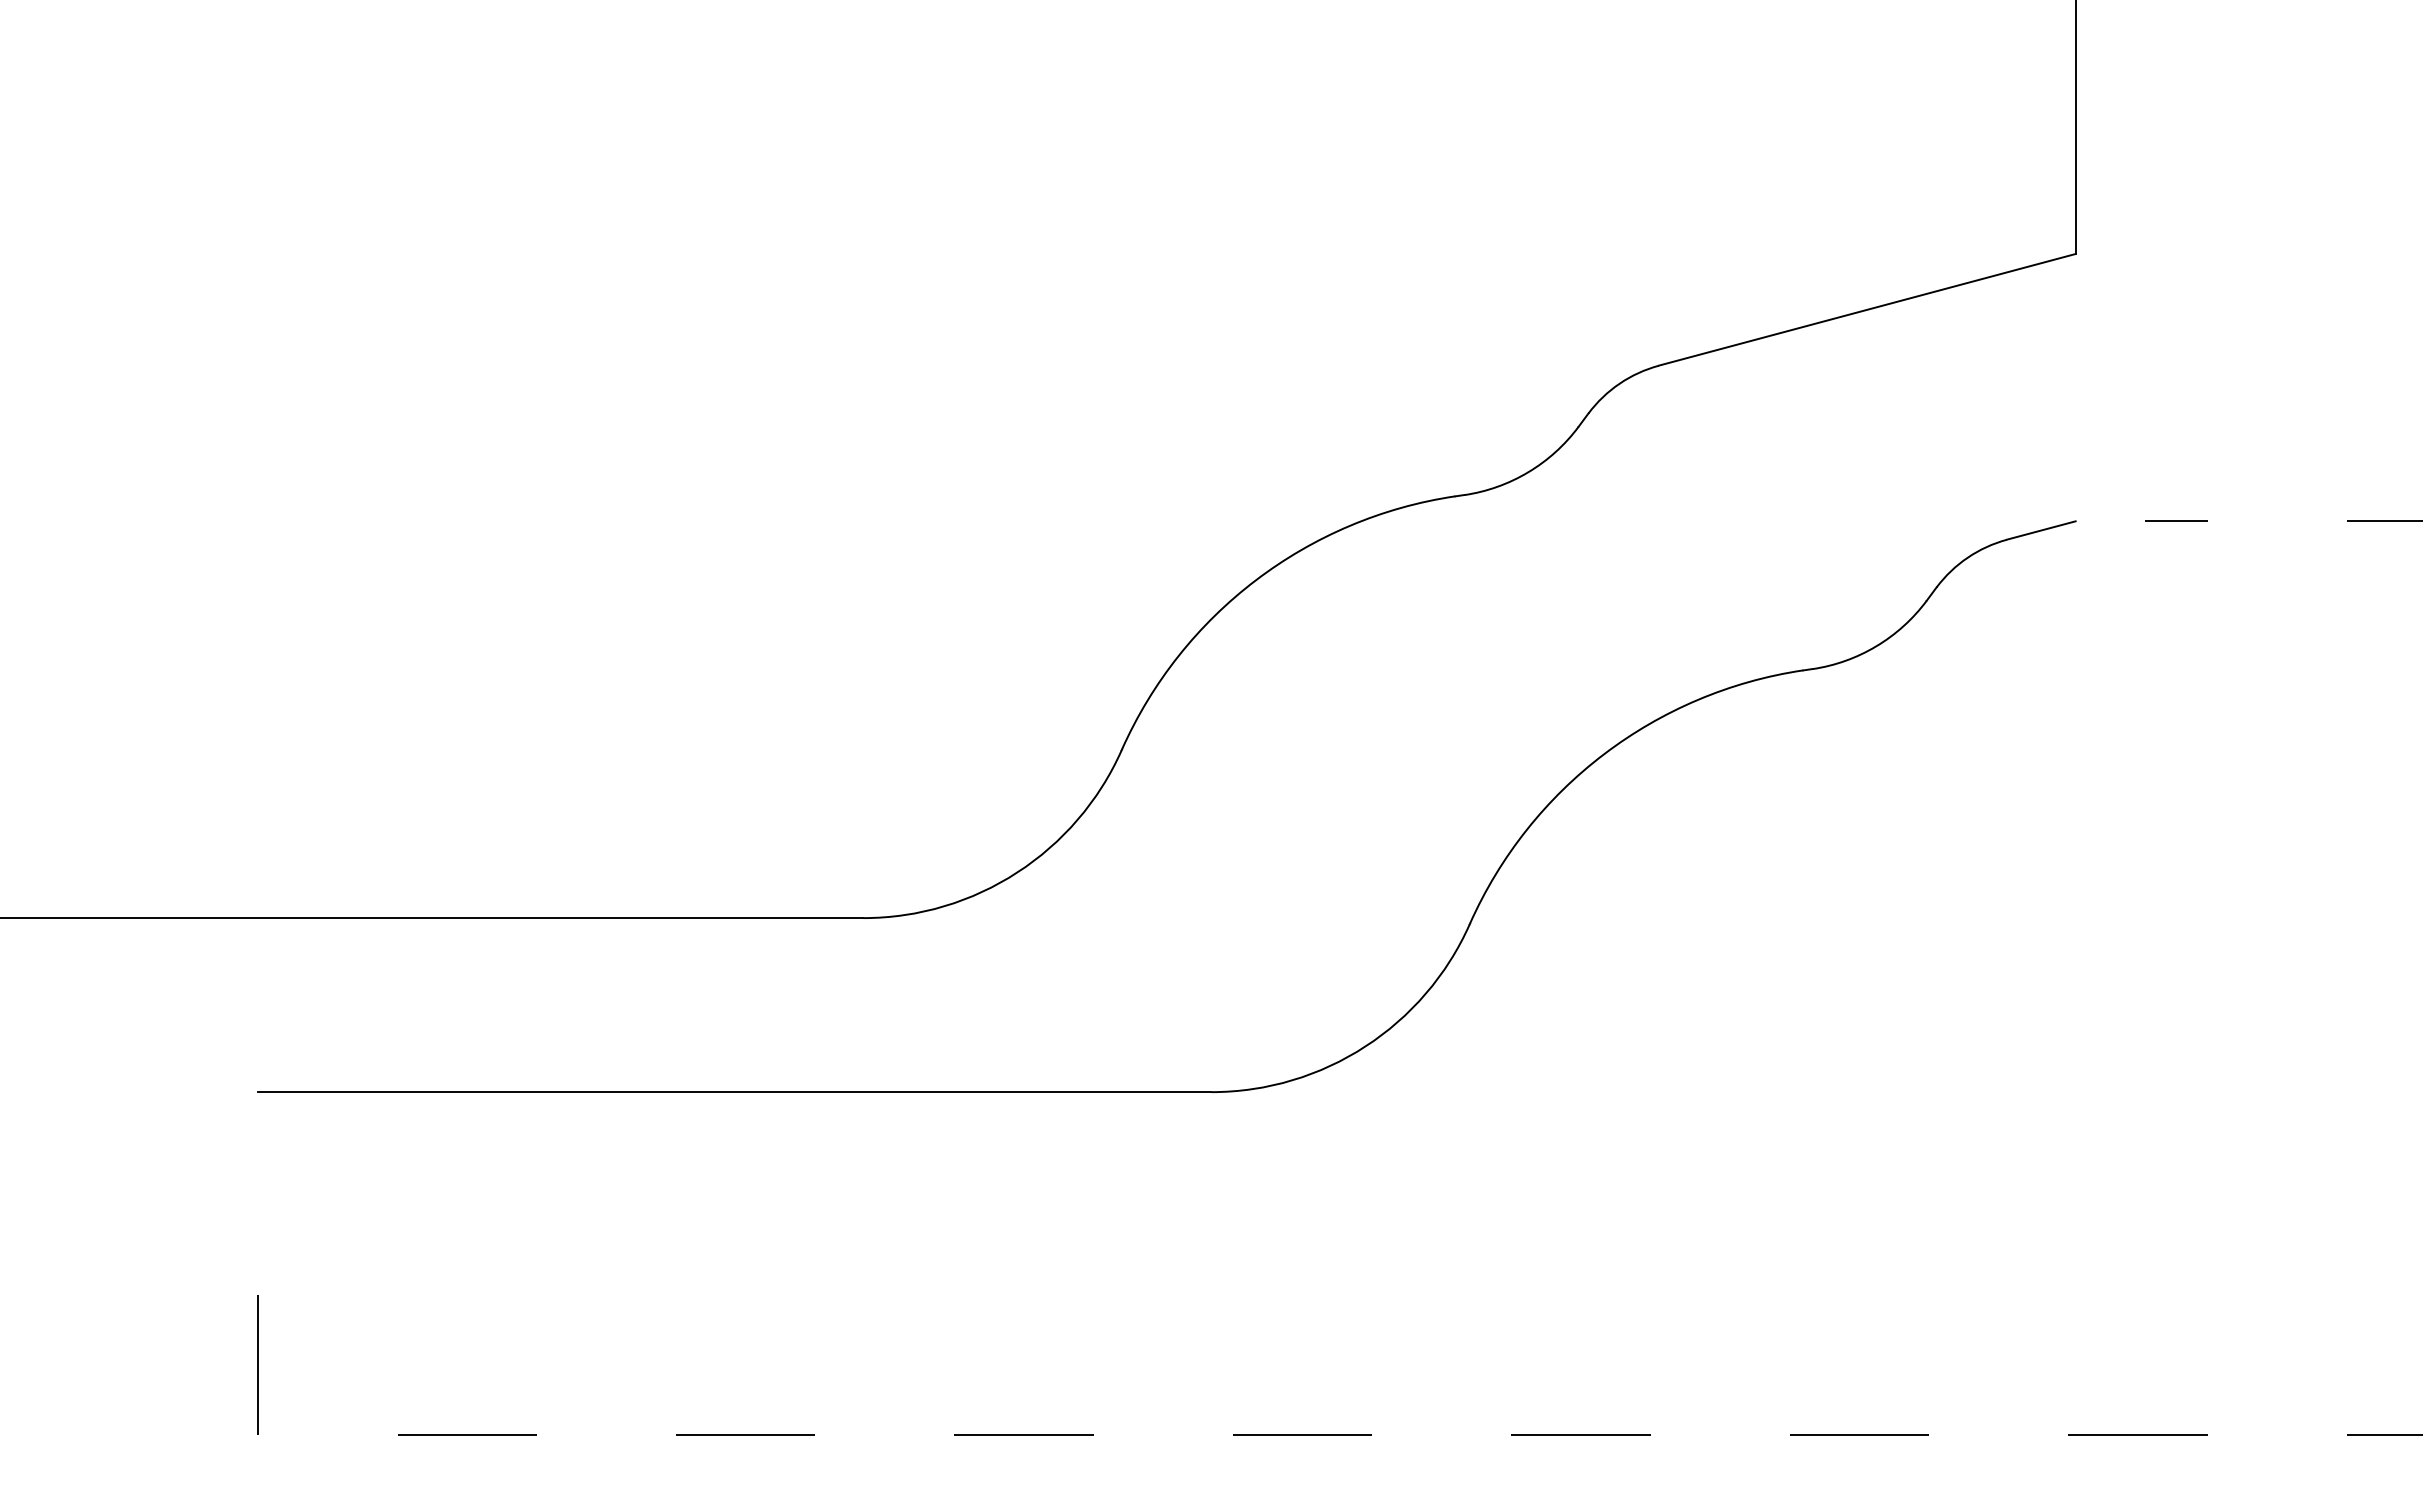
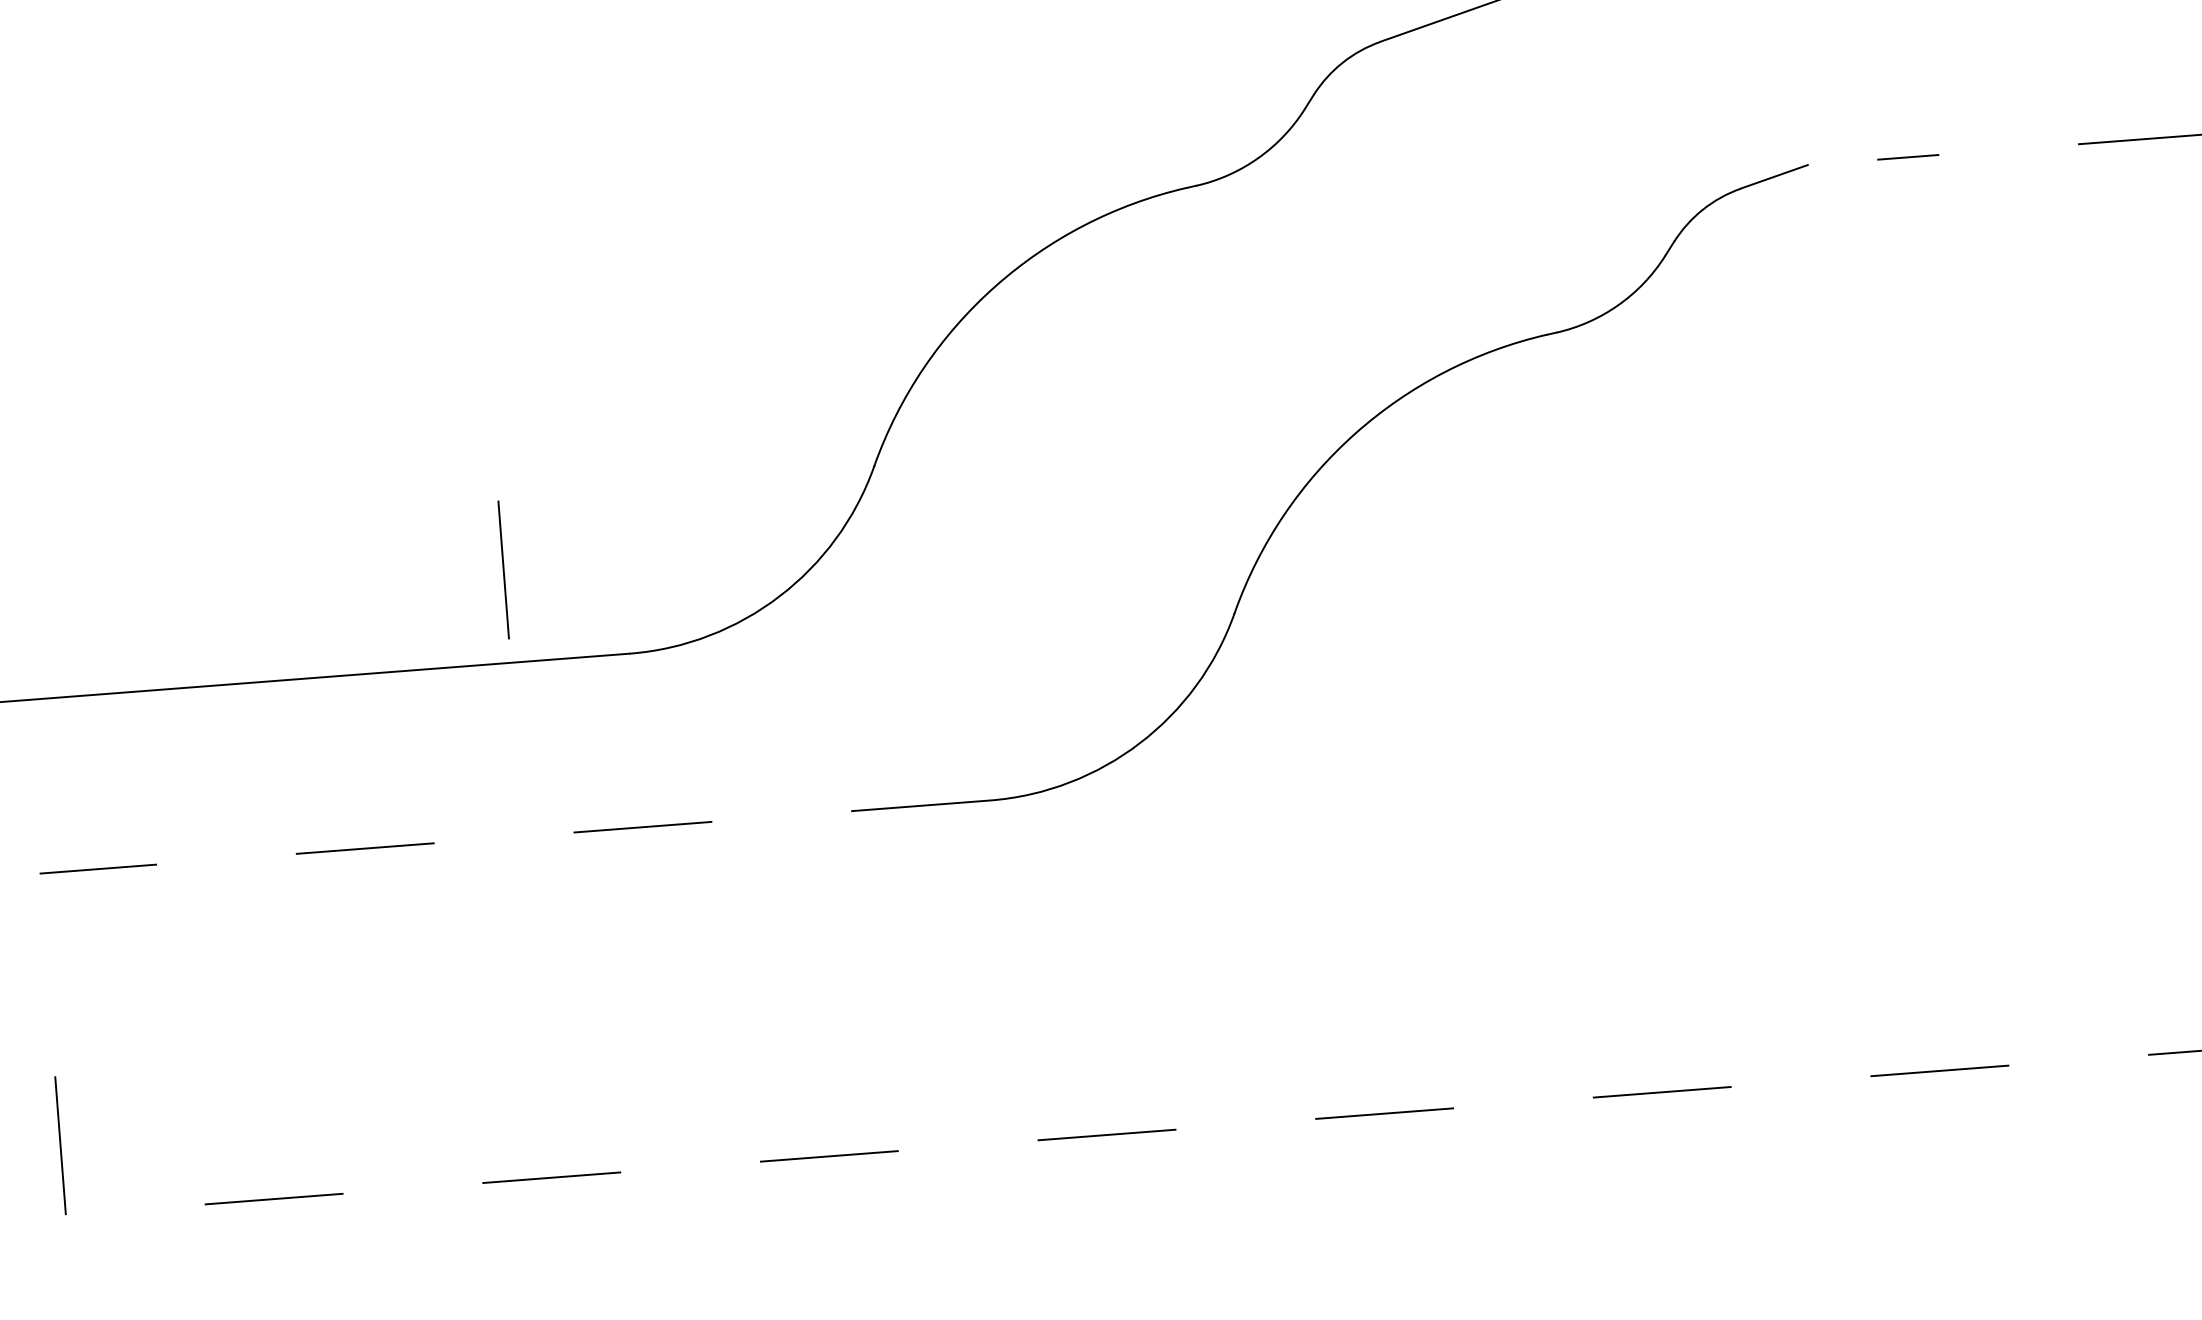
line: (743, 824) -> (502, 569), added
line: (734, 1092) -> (514, 837), solid -> dashed

